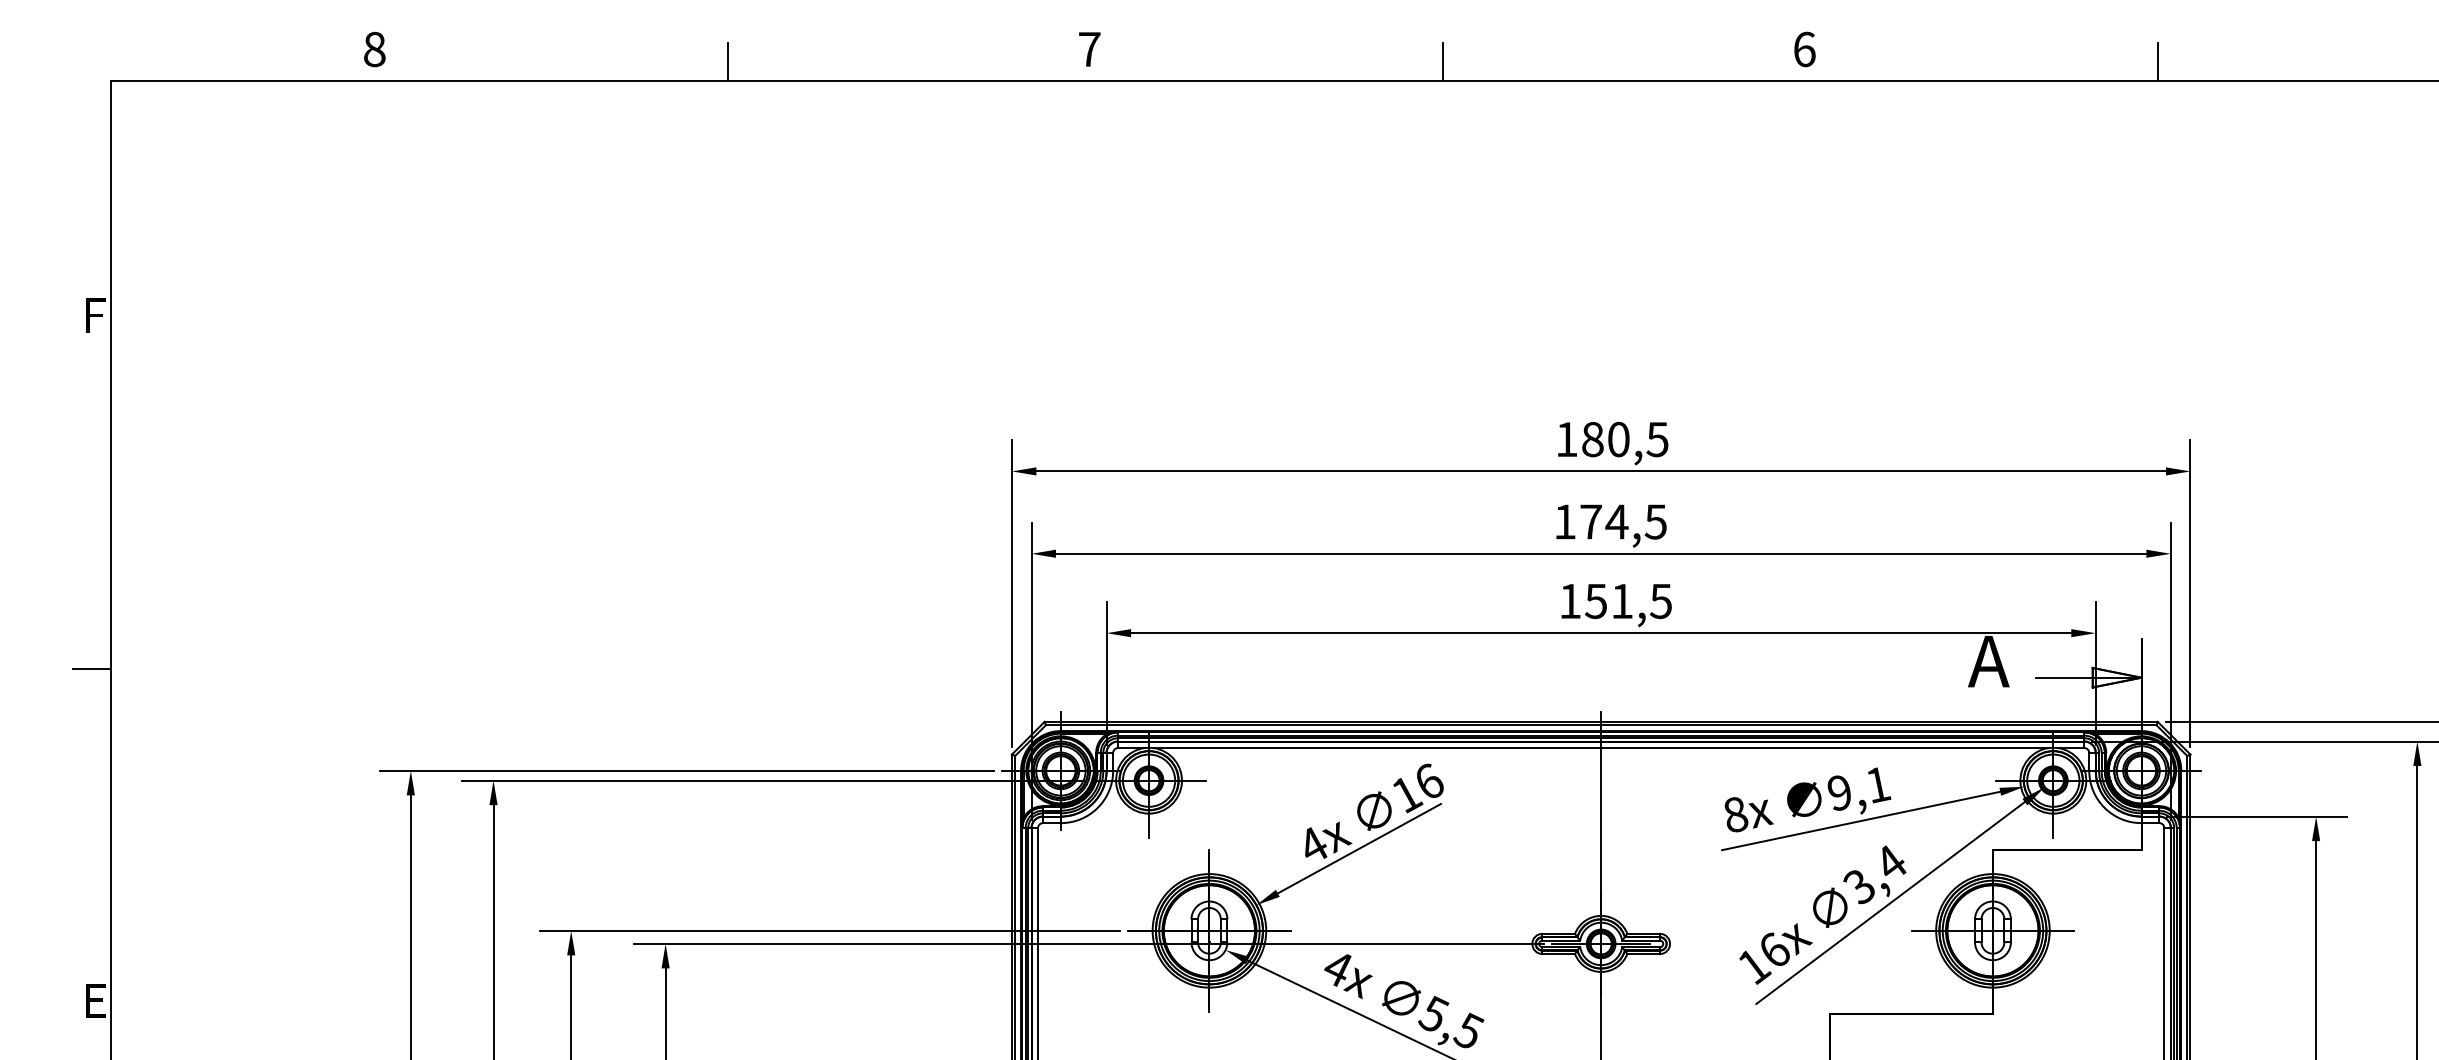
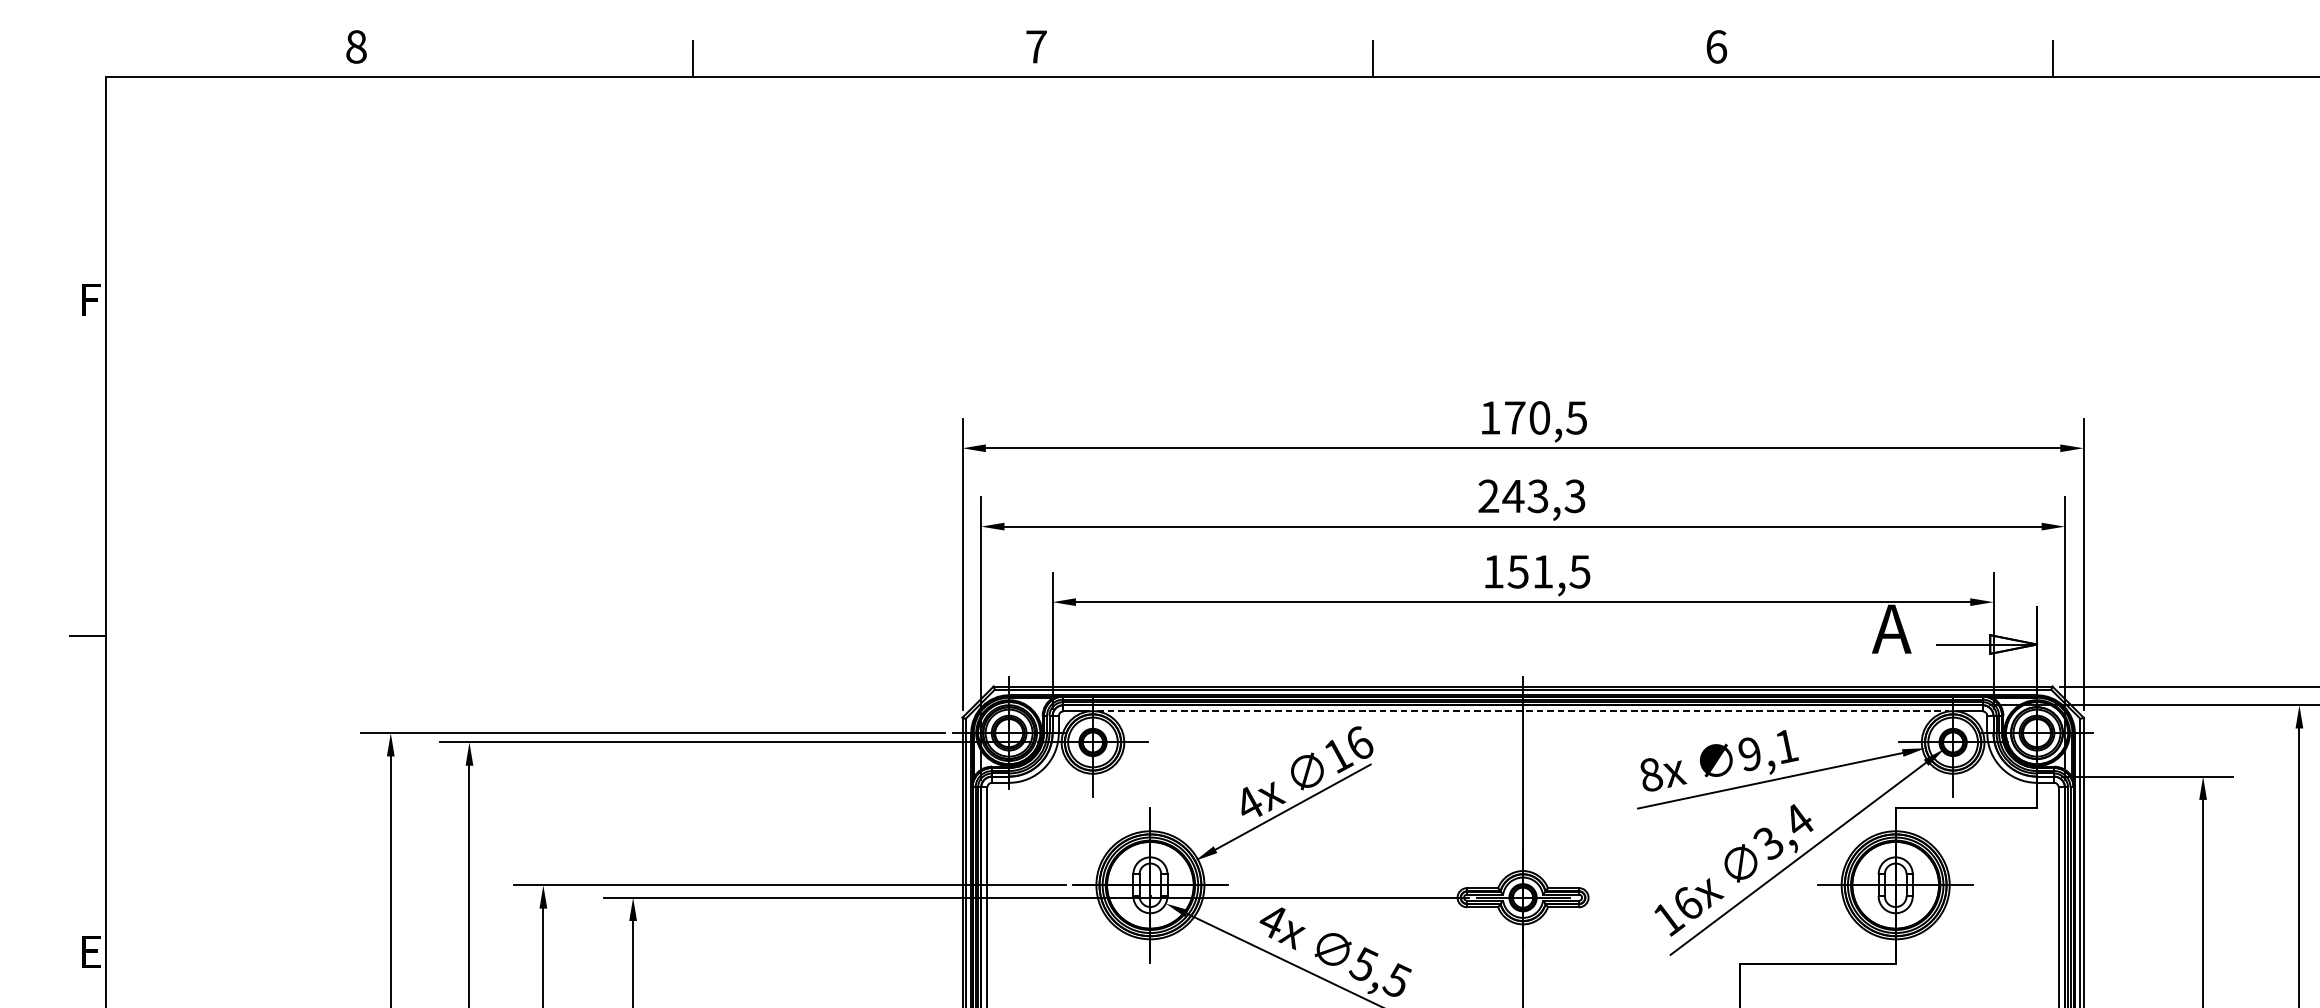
text: (1592, 439) -> (1514, 417), 180,5 -> 170,5
text: (1610, 521) -> (1531, 495), 174,5 -> 243,3
line: (1601, 748) -> (1523, 711), solid -> dashed

